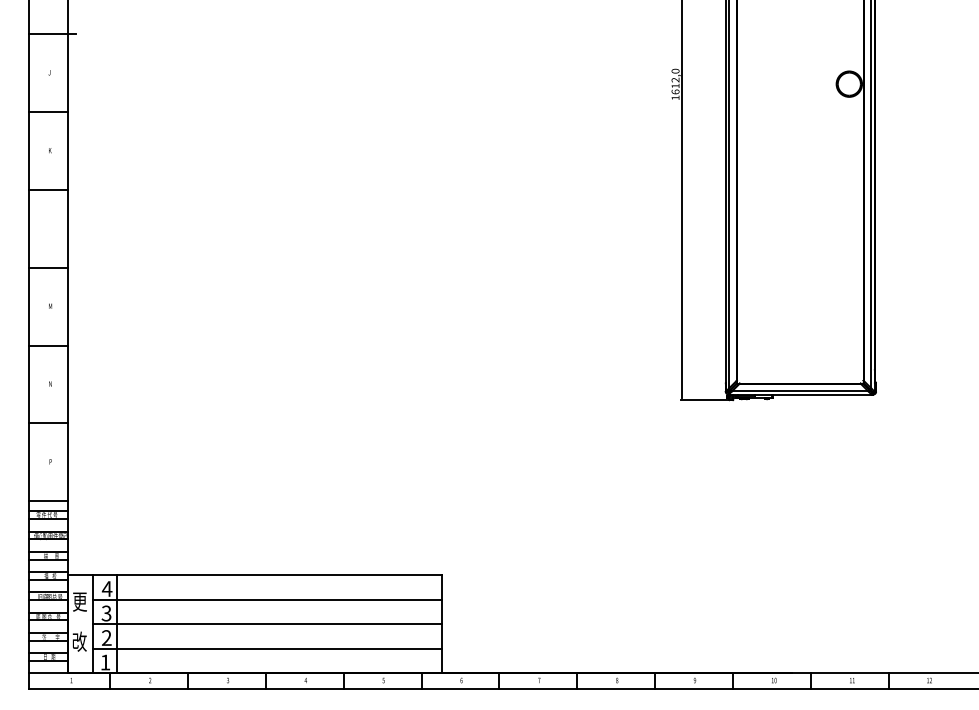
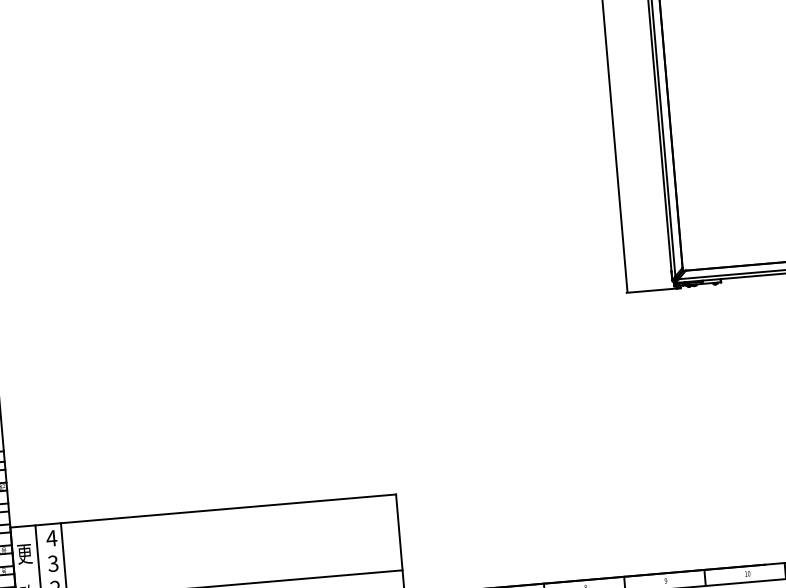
line: (267, 599) -> (217, 535), removed
line: (267, 624) -> (220, 560), removed

